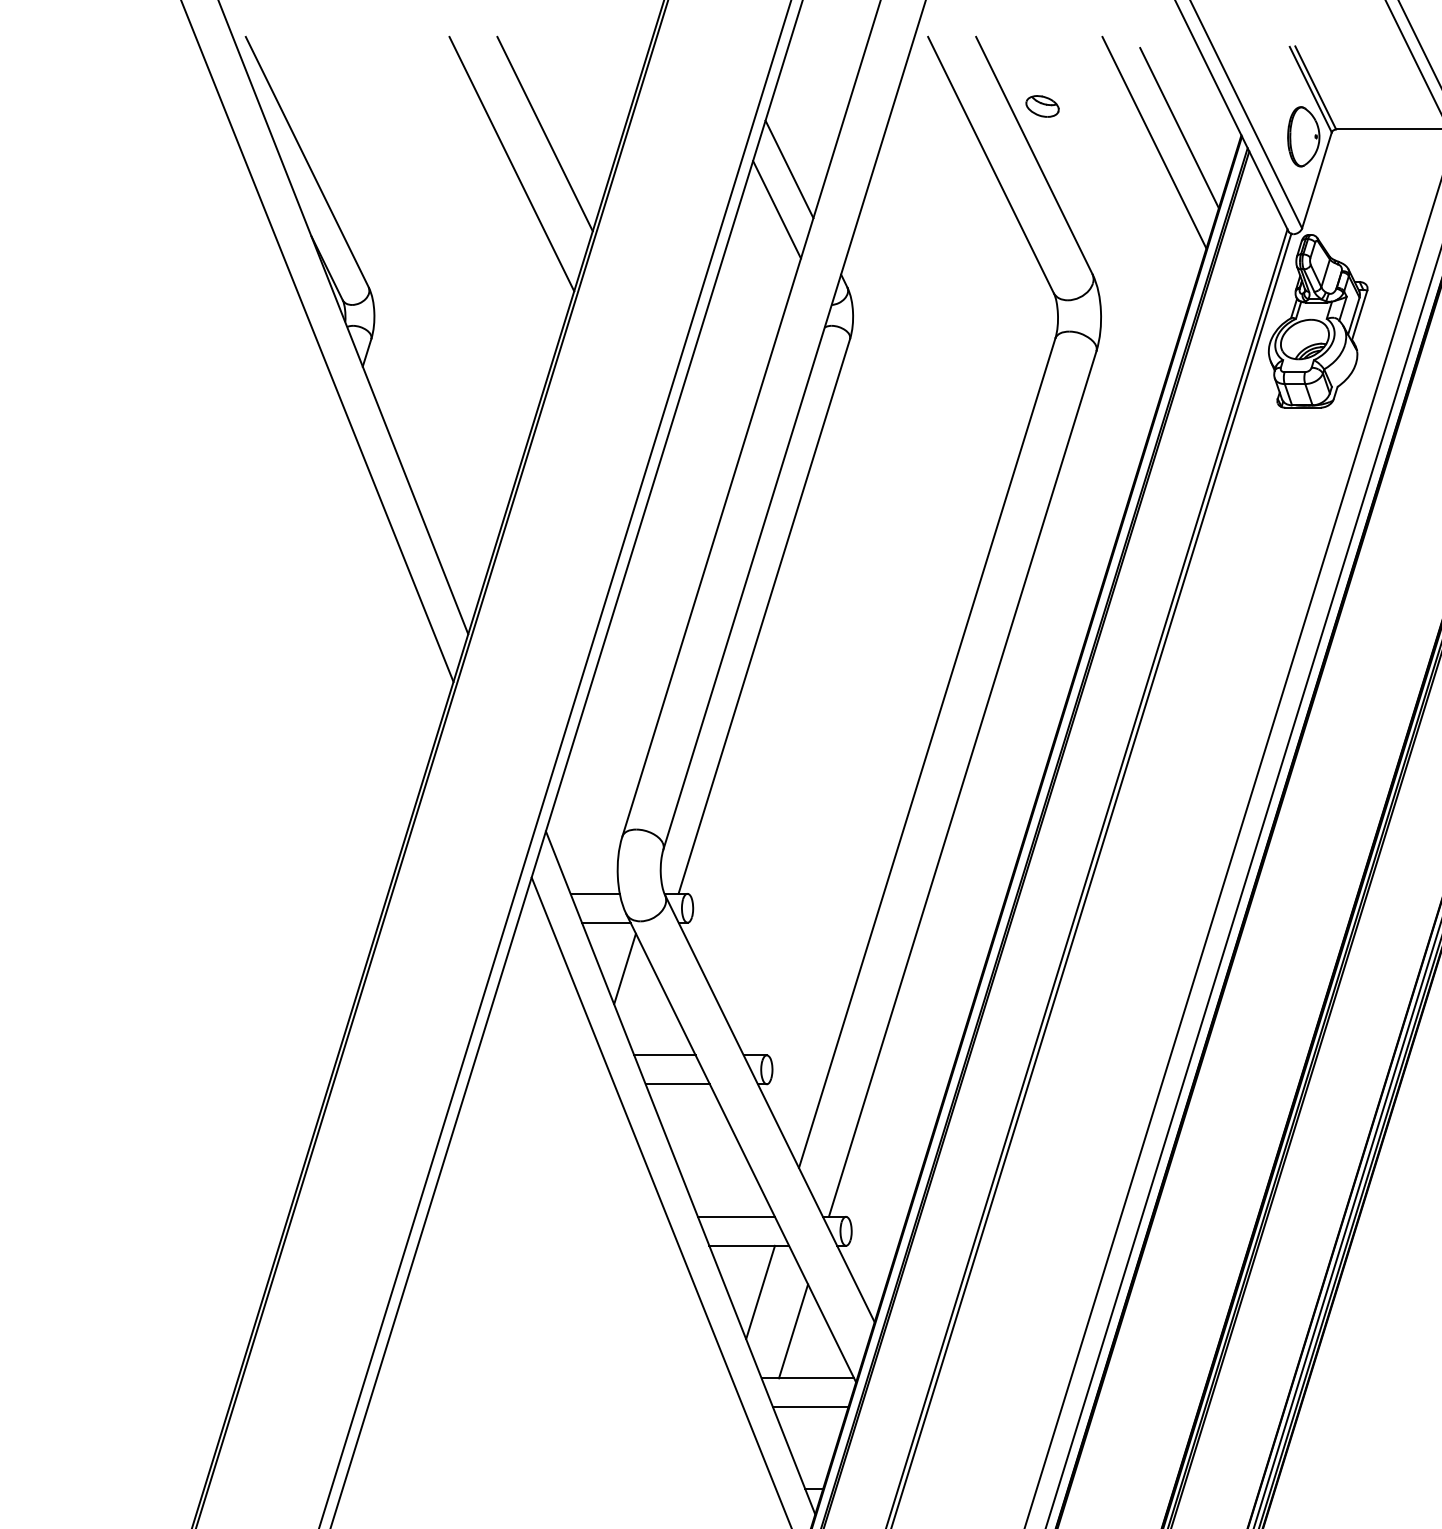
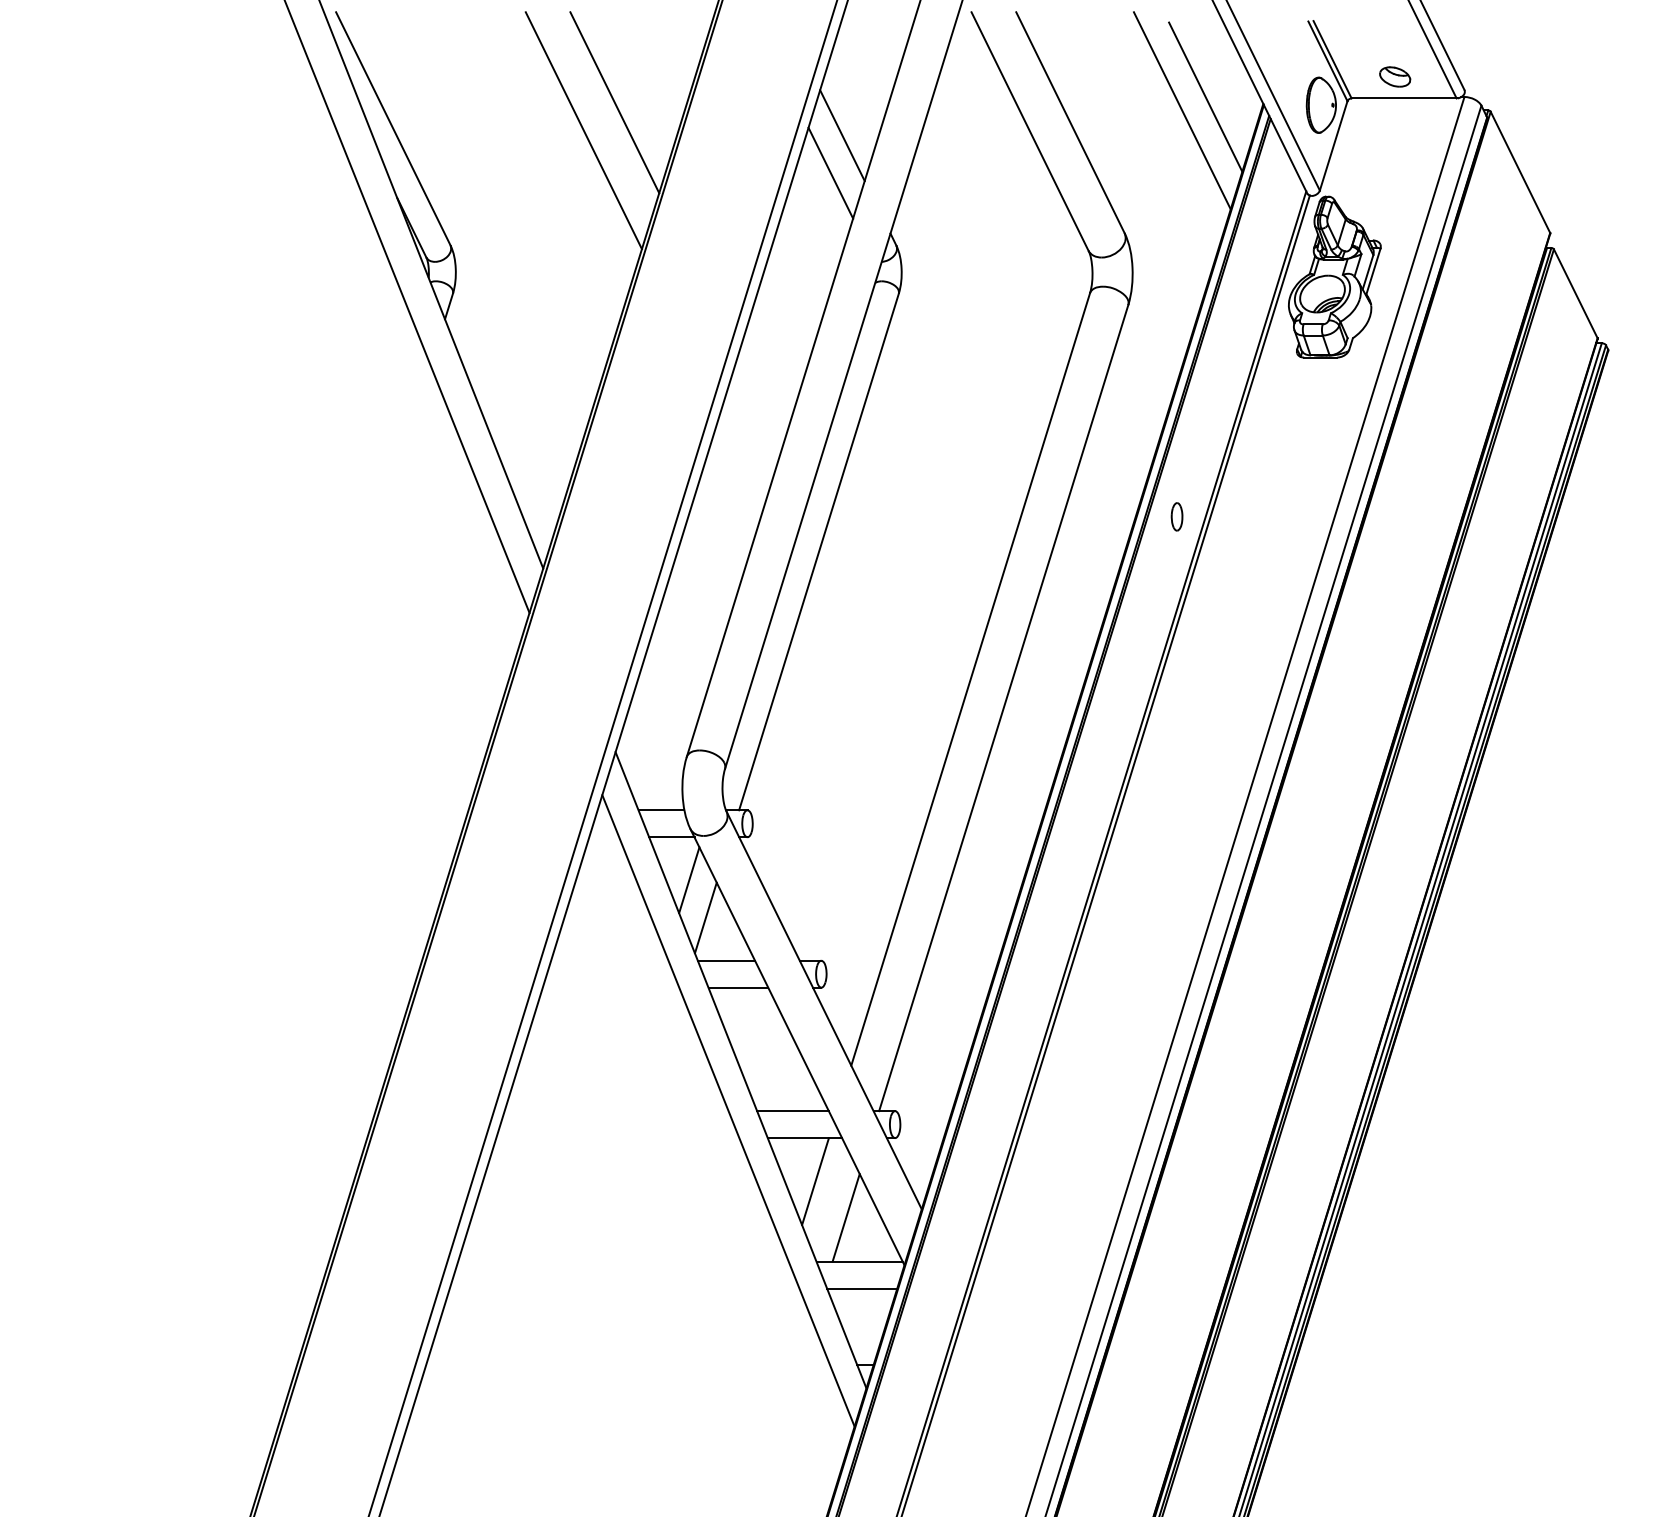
part: (1042, 105) -> (1395, 76), moved
part: (1148, 578) -> (1176, 516), added
line: (642, 1008) -> (705, 917), added

